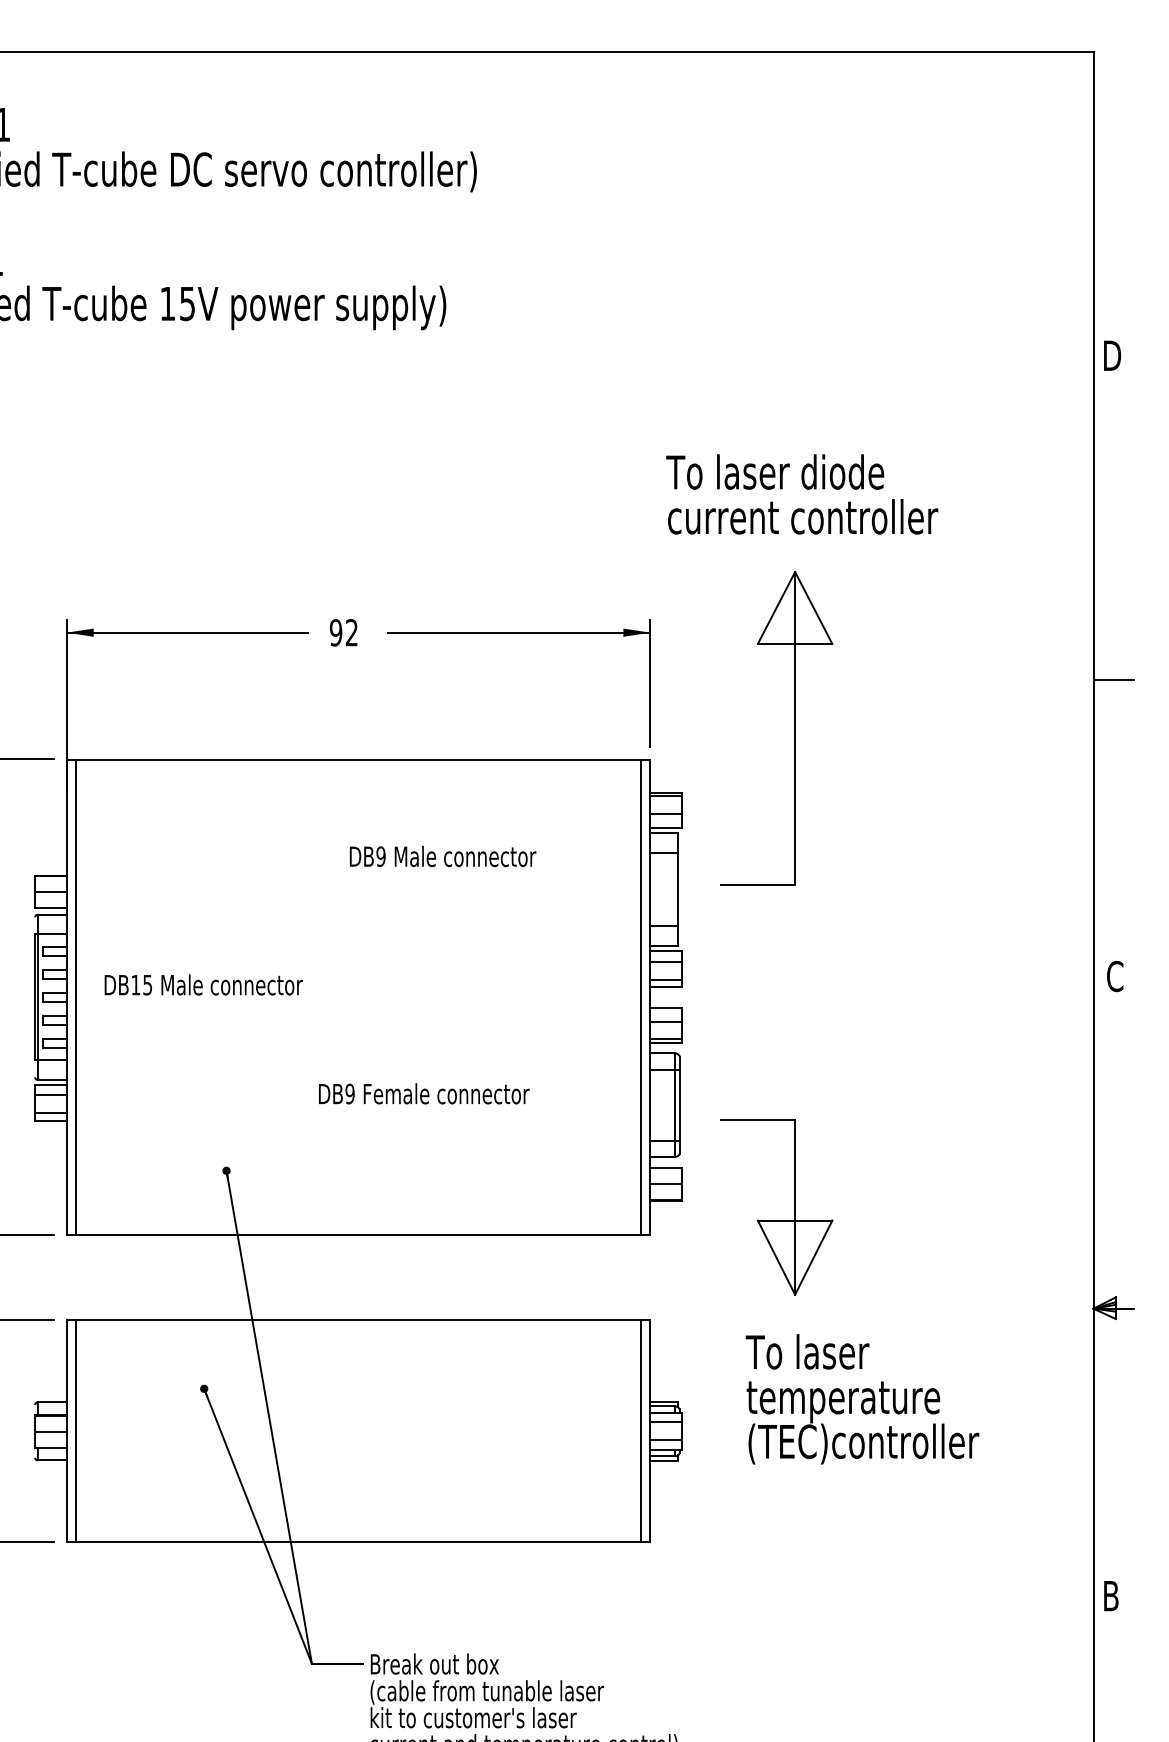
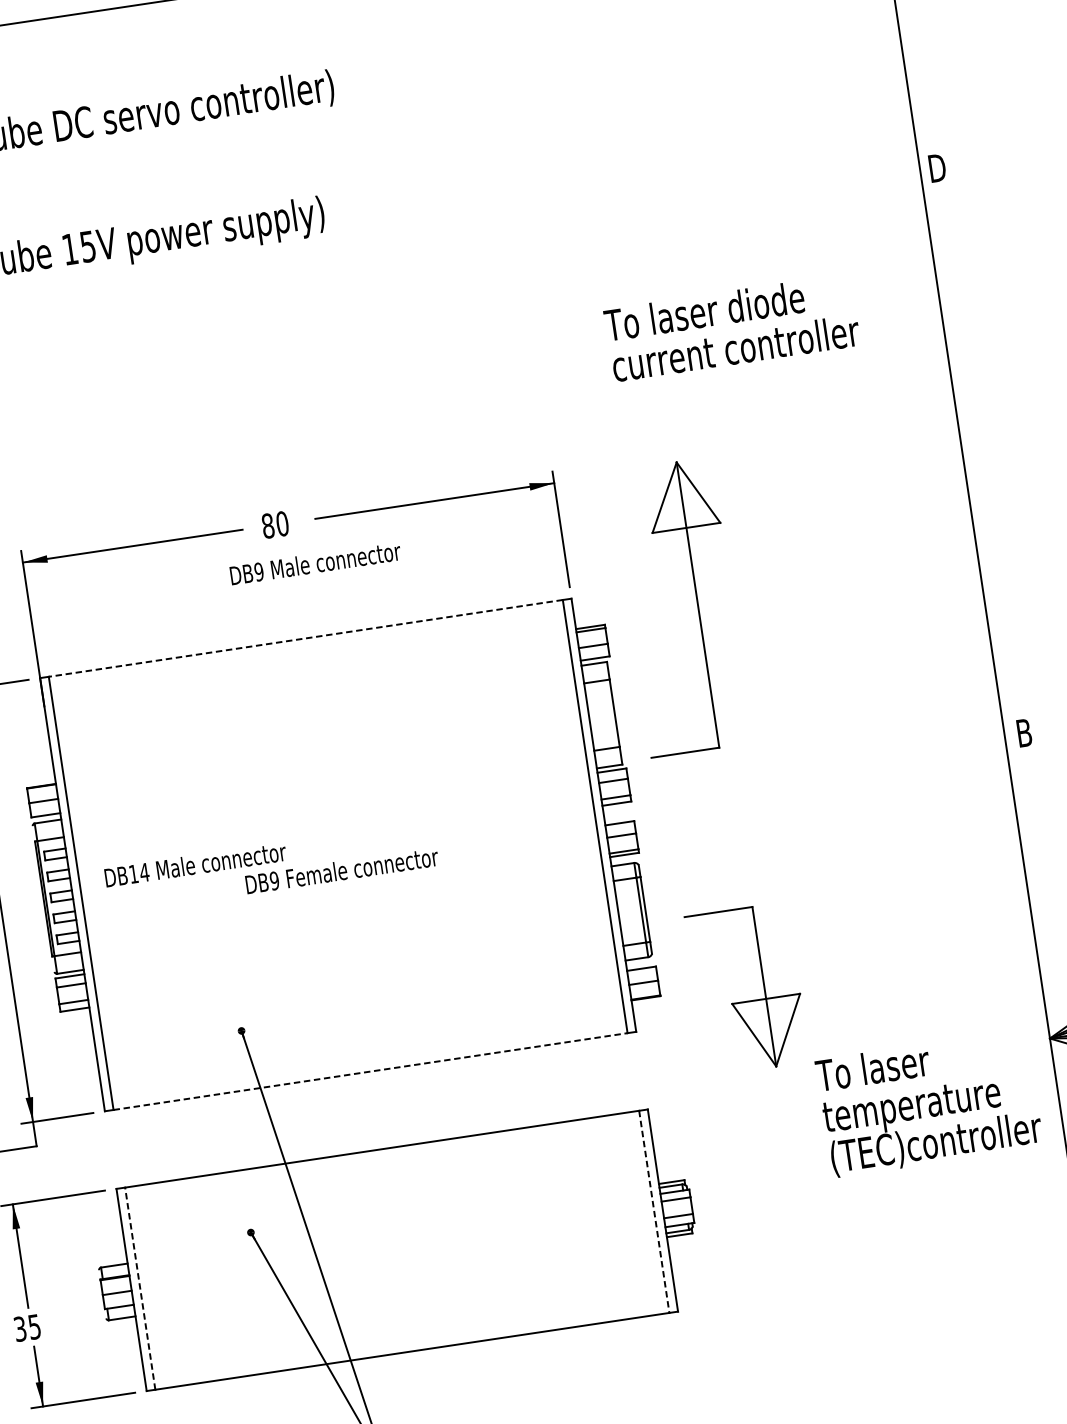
text: (802, 494) -> (732, 327), moved
text: (343, 632) -> (274, 524), 92 -> 80
line: (1113, 680) -> (982, 463), removed
part: (794, 728) -> (697, 605), moved
line: (358, 759) -> (305, 638), solid -> dashed
text: (442, 856) -> (315, 563), moved
text: (1115, 976) -> (1024, 732), C -> B
text: (147, 985) -> (144, 872), DB15 -> DB14
text: (424, 1093) -> (342, 870), moved
line: (359, 1235) -> (371, 1071), solid -> dashed
text: (862, 1399) -> (929, 1103), moved
line: (76, 1431) -> (140, 1288), solid -> dashed
line: (640, 1431) -> (654, 1212), solid -> dashed

